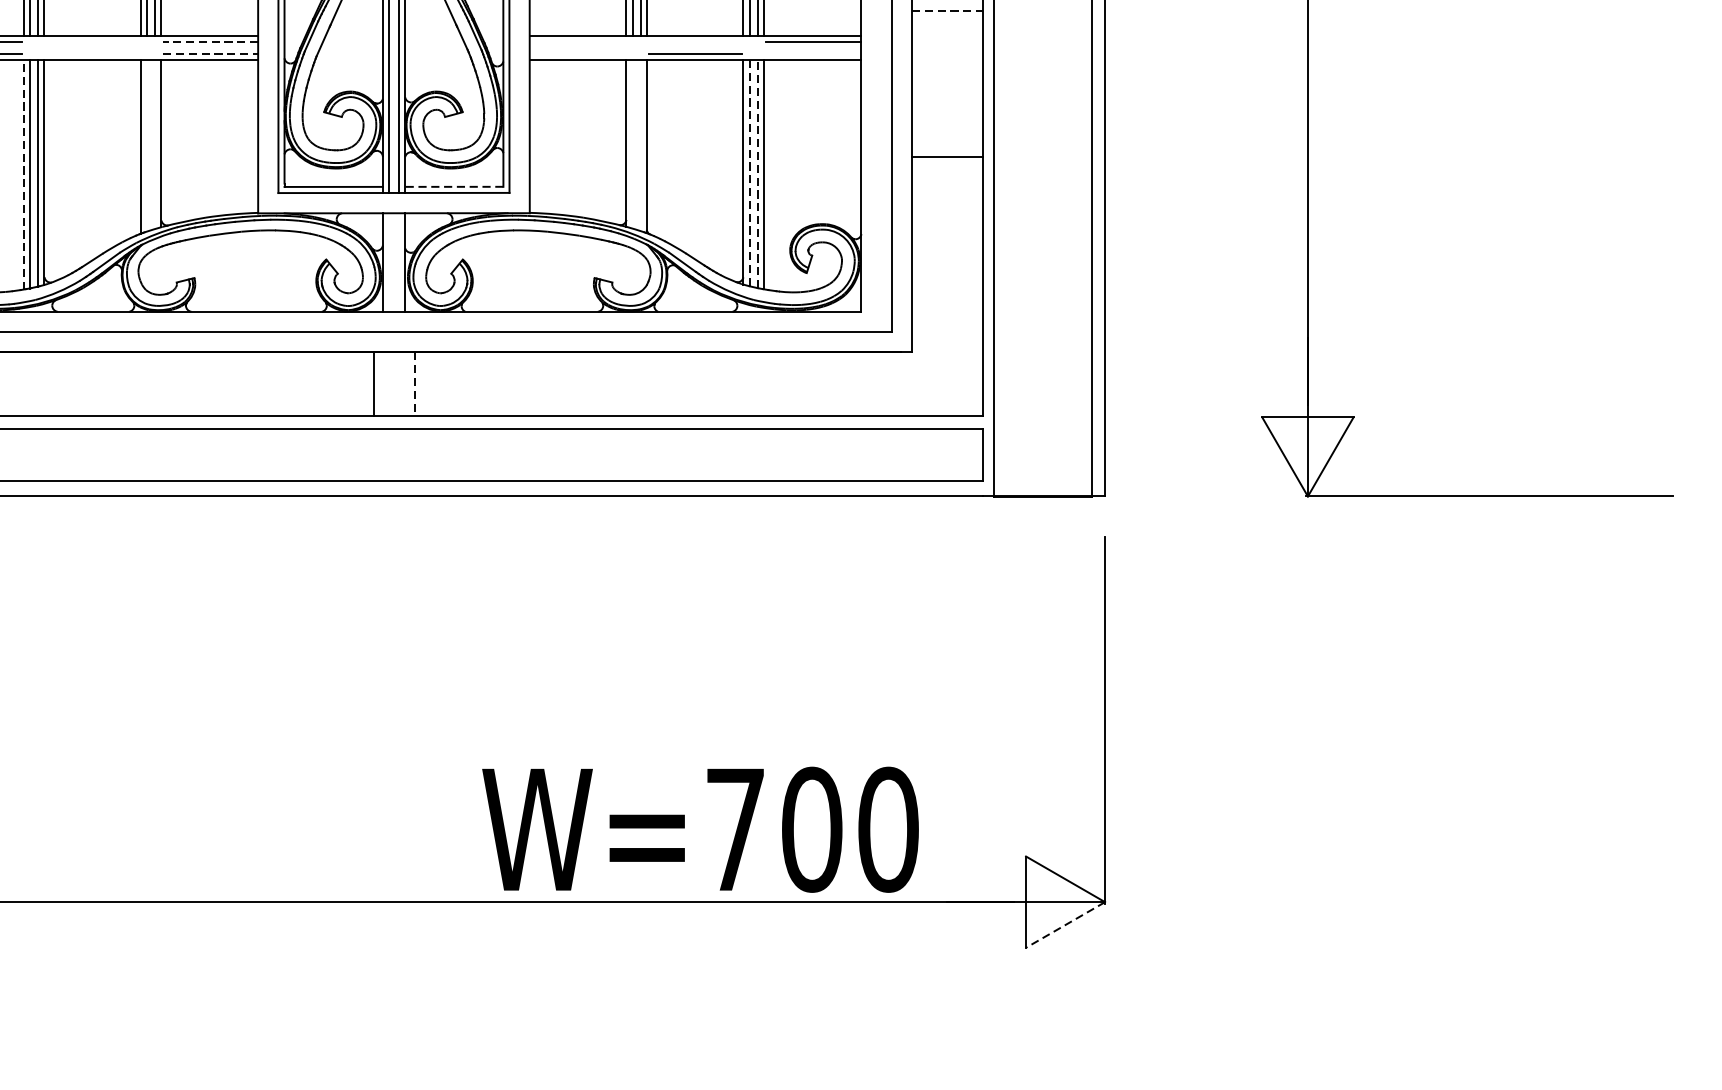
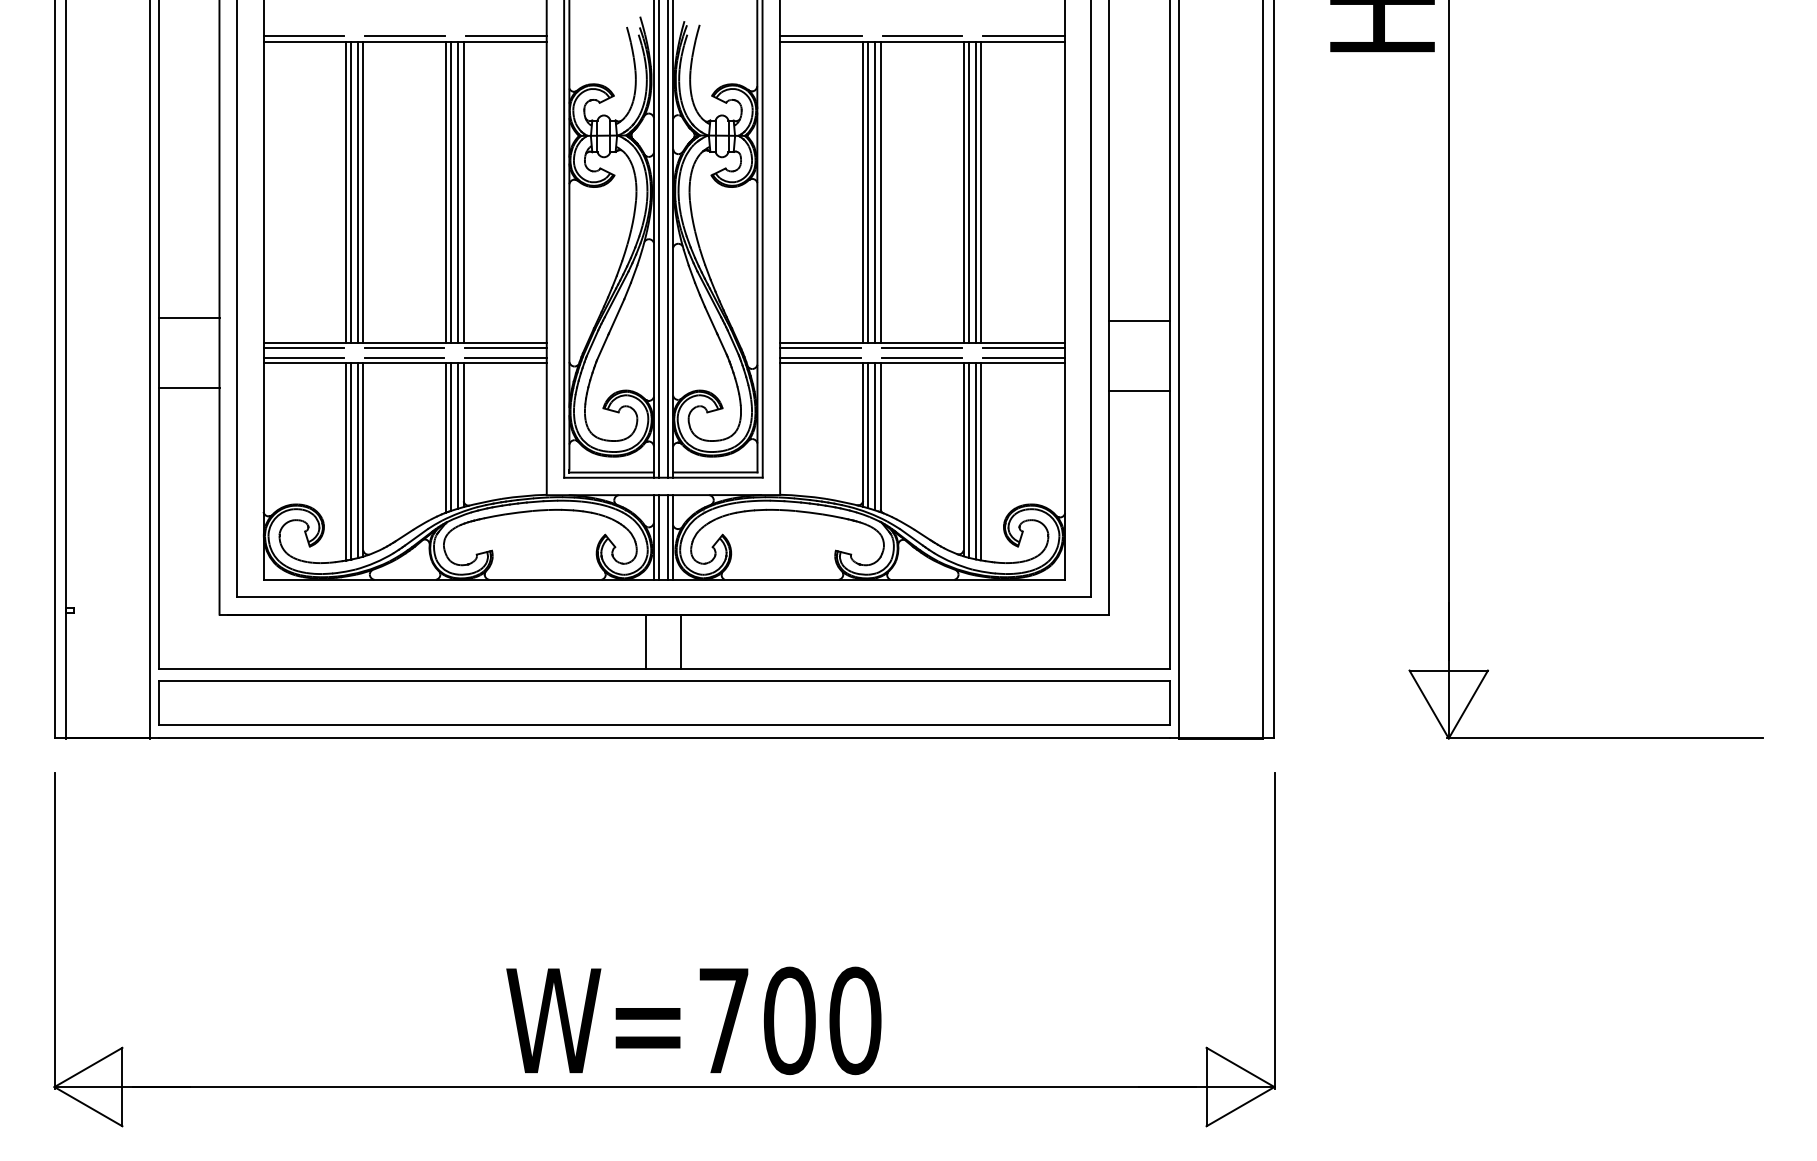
line: (947, 11) -> (1139, 321), dashed -> solid
line: (92, 41) -> (404, 347), added
line: (210, 41) -> (505, 347), dashed -> solid
line: (576, 41) -> (820, 347), added
line: (695, 41) -> (922, 347), added
line: (92, 54) -> (404, 358), added
line: (210, 54) -> (505, 358), dashed -> solid
line: (576, 54) -> (820, 358), added
line: (814, 54) -> (1024, 358), added
line: (155, 143) -> (458, 435), added
line: (632, 143) -> (868, 435), added
line: (147, 145) -> (451, 436), added
line: (640, 145) -> (875, 436), added
line: (946, 156) -> (1138, 390), moved
line: (748, 174) -> (968, 461), dashed -> solid
line: (757, 174) -> (975, 461), dashed -> solid
line: (23, 175) -> (345, 462), dashed -> solid
line: (453, 186) -> (714, 472), dashed -> solid
line: (389, 262) -> (659, 537), added
line: (398, 262) -> (667, 537), added
line: (414, 384) -> (681, 642), dashed -> solid
text: (700, 829) -> (693, 1020), moved
line: (1065, 924) -> (1240, 1106), dashed -> solid

